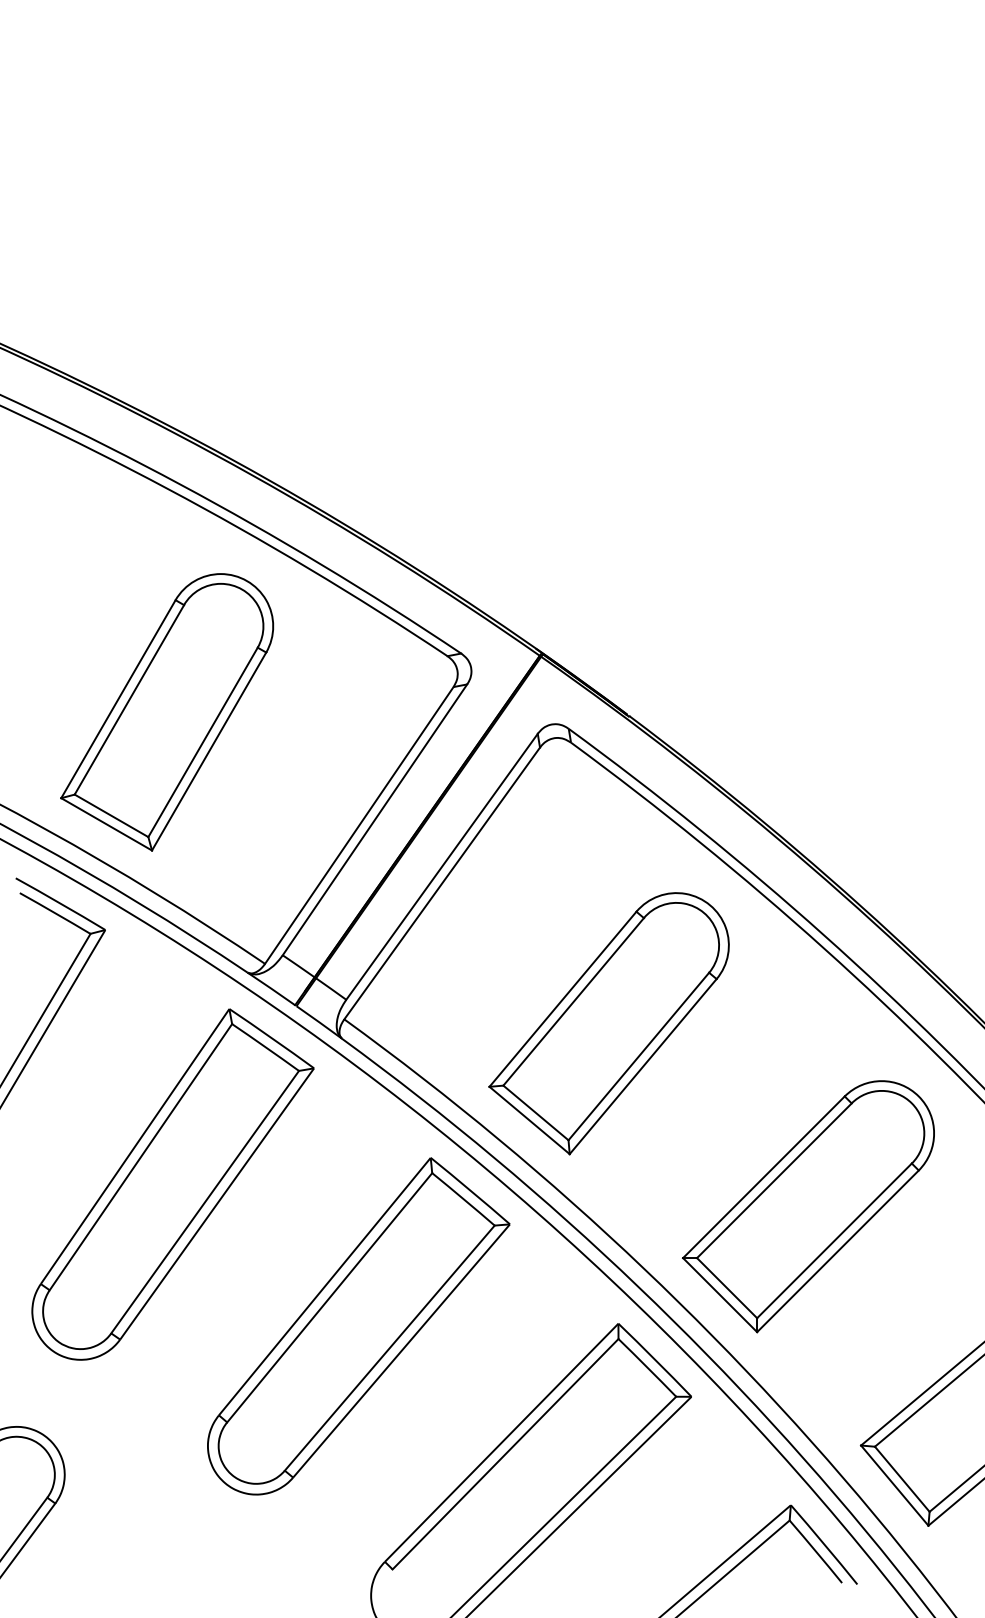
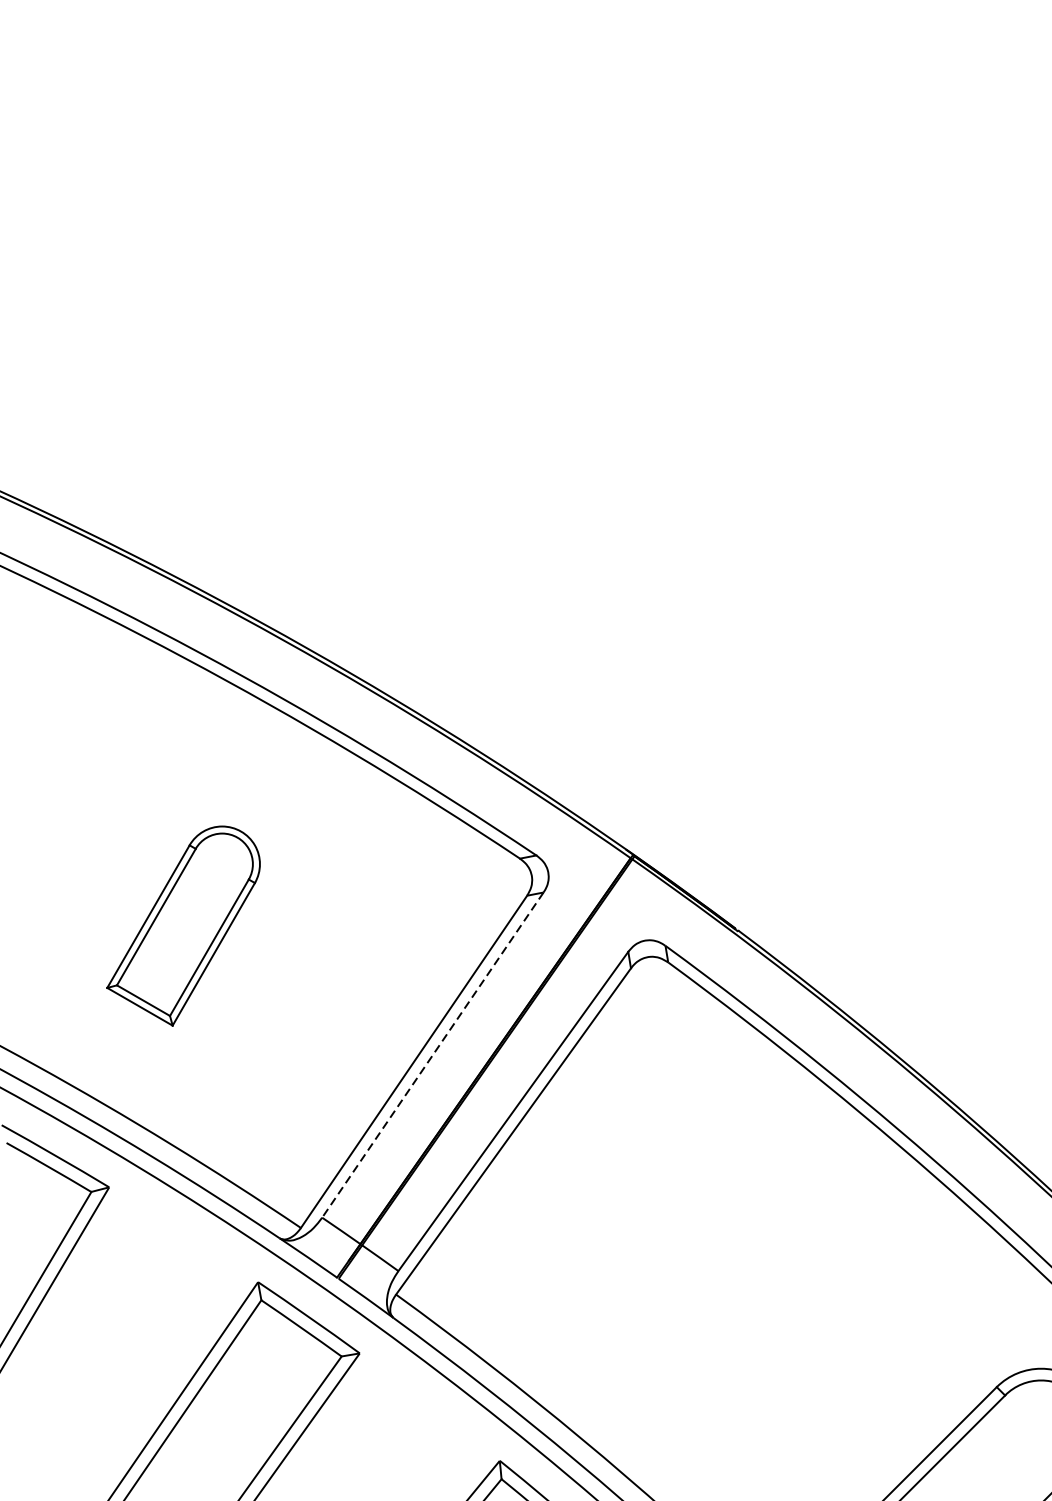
part: (167, 712) -> (183, 926), size x0.6
line: (375, 819) -> (433, 1054), solid -> dashed
part: (608, 1023) -> (713, 1299), removed

